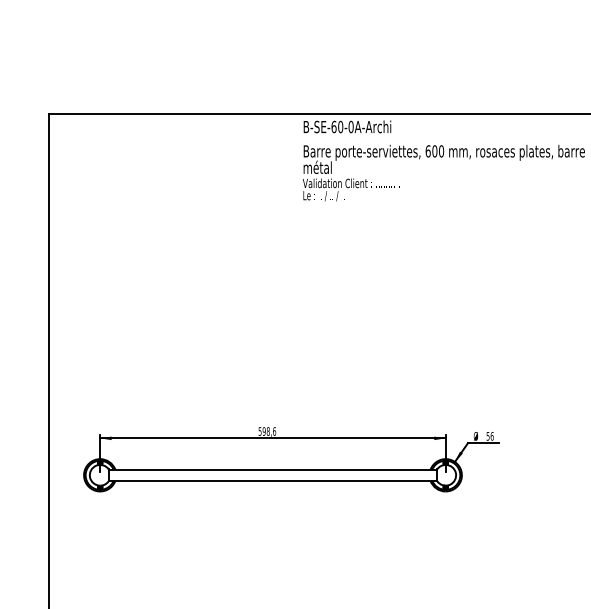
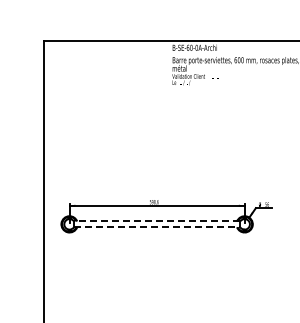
line: (271, 469) -> (156, 221), solid -> dashed
line: (273, 481) -> (157, 227), solid -> dashed

